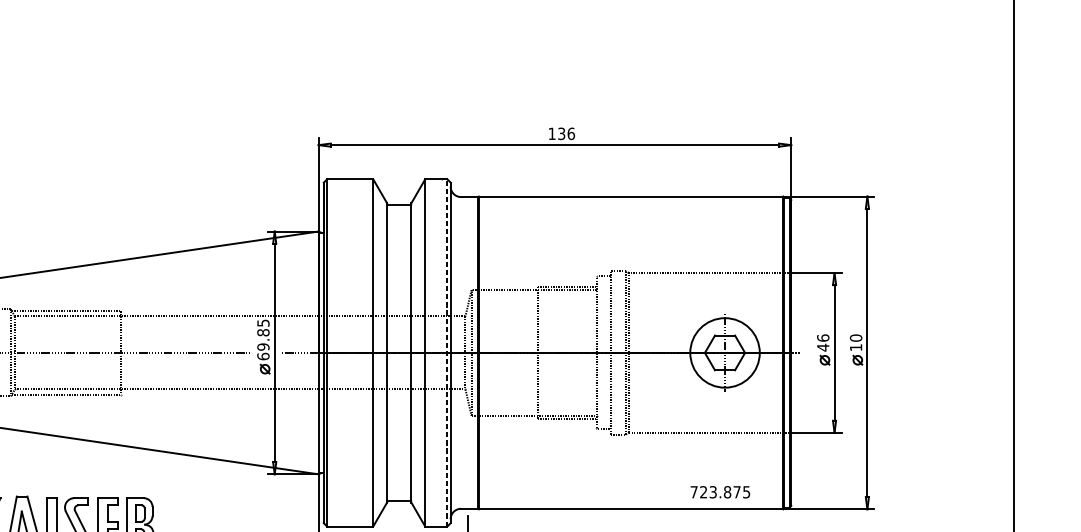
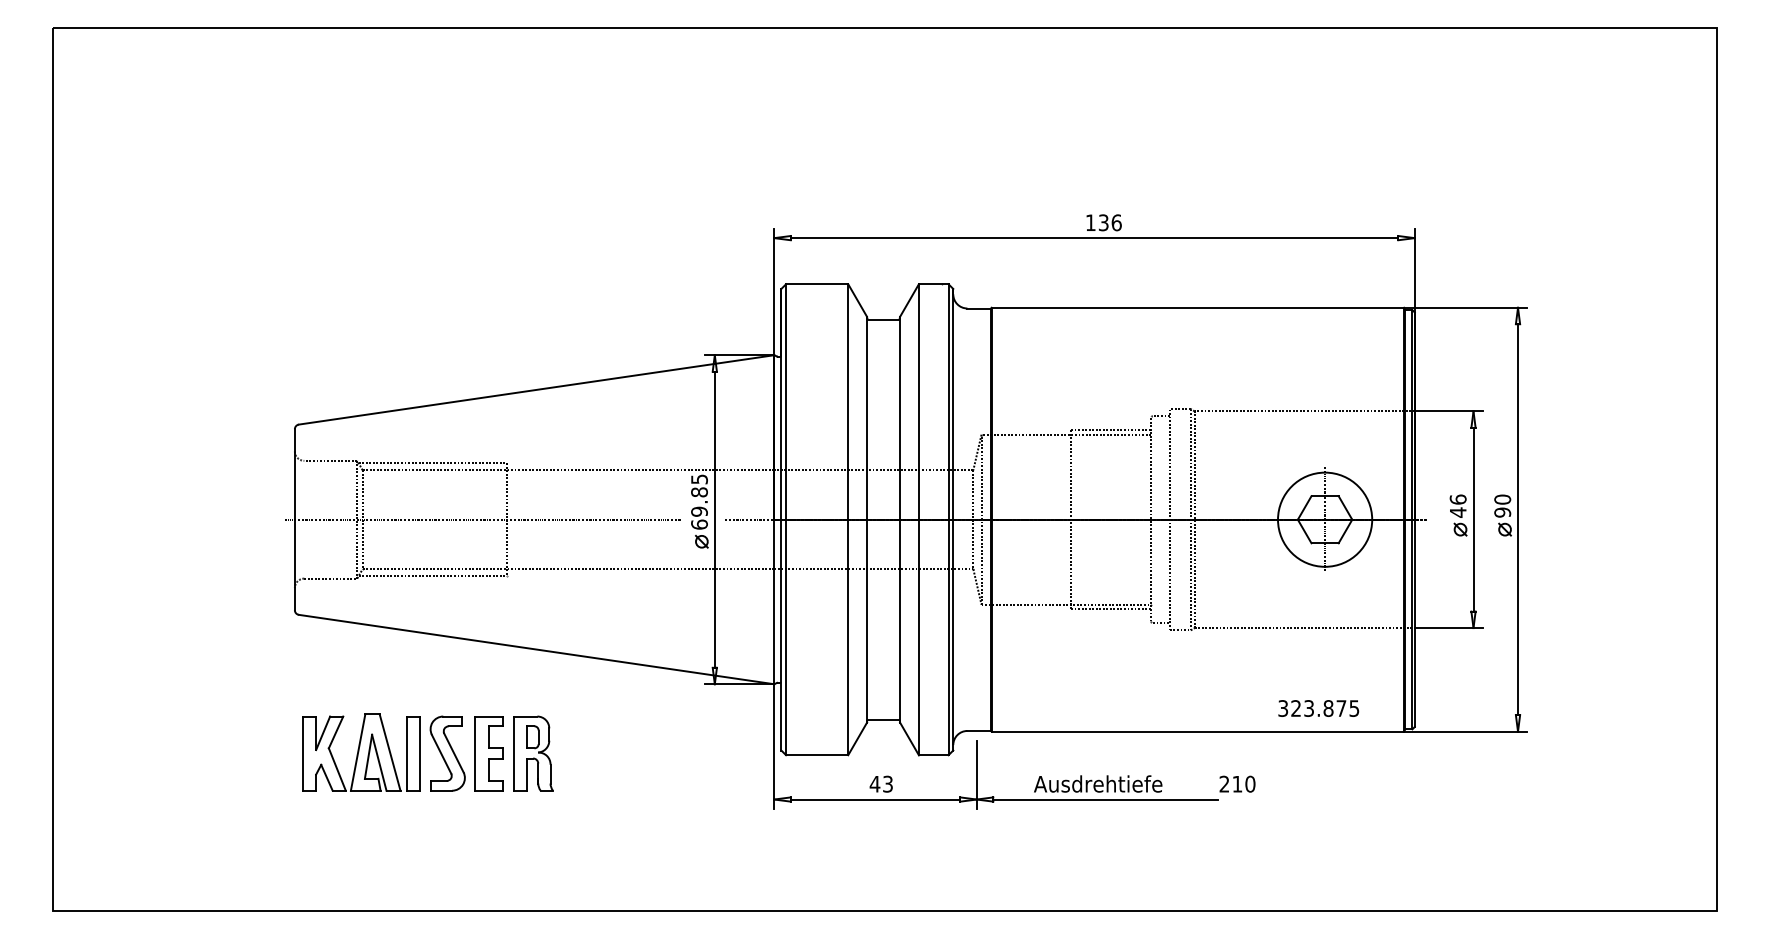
text: (855, 347) -> (1502, 512), 10 -> 90
line: (447, 352) -> (948, 519), dashed -> solid
text: (694, 492) -> (1283, 708), 723.875 -> 323.875

